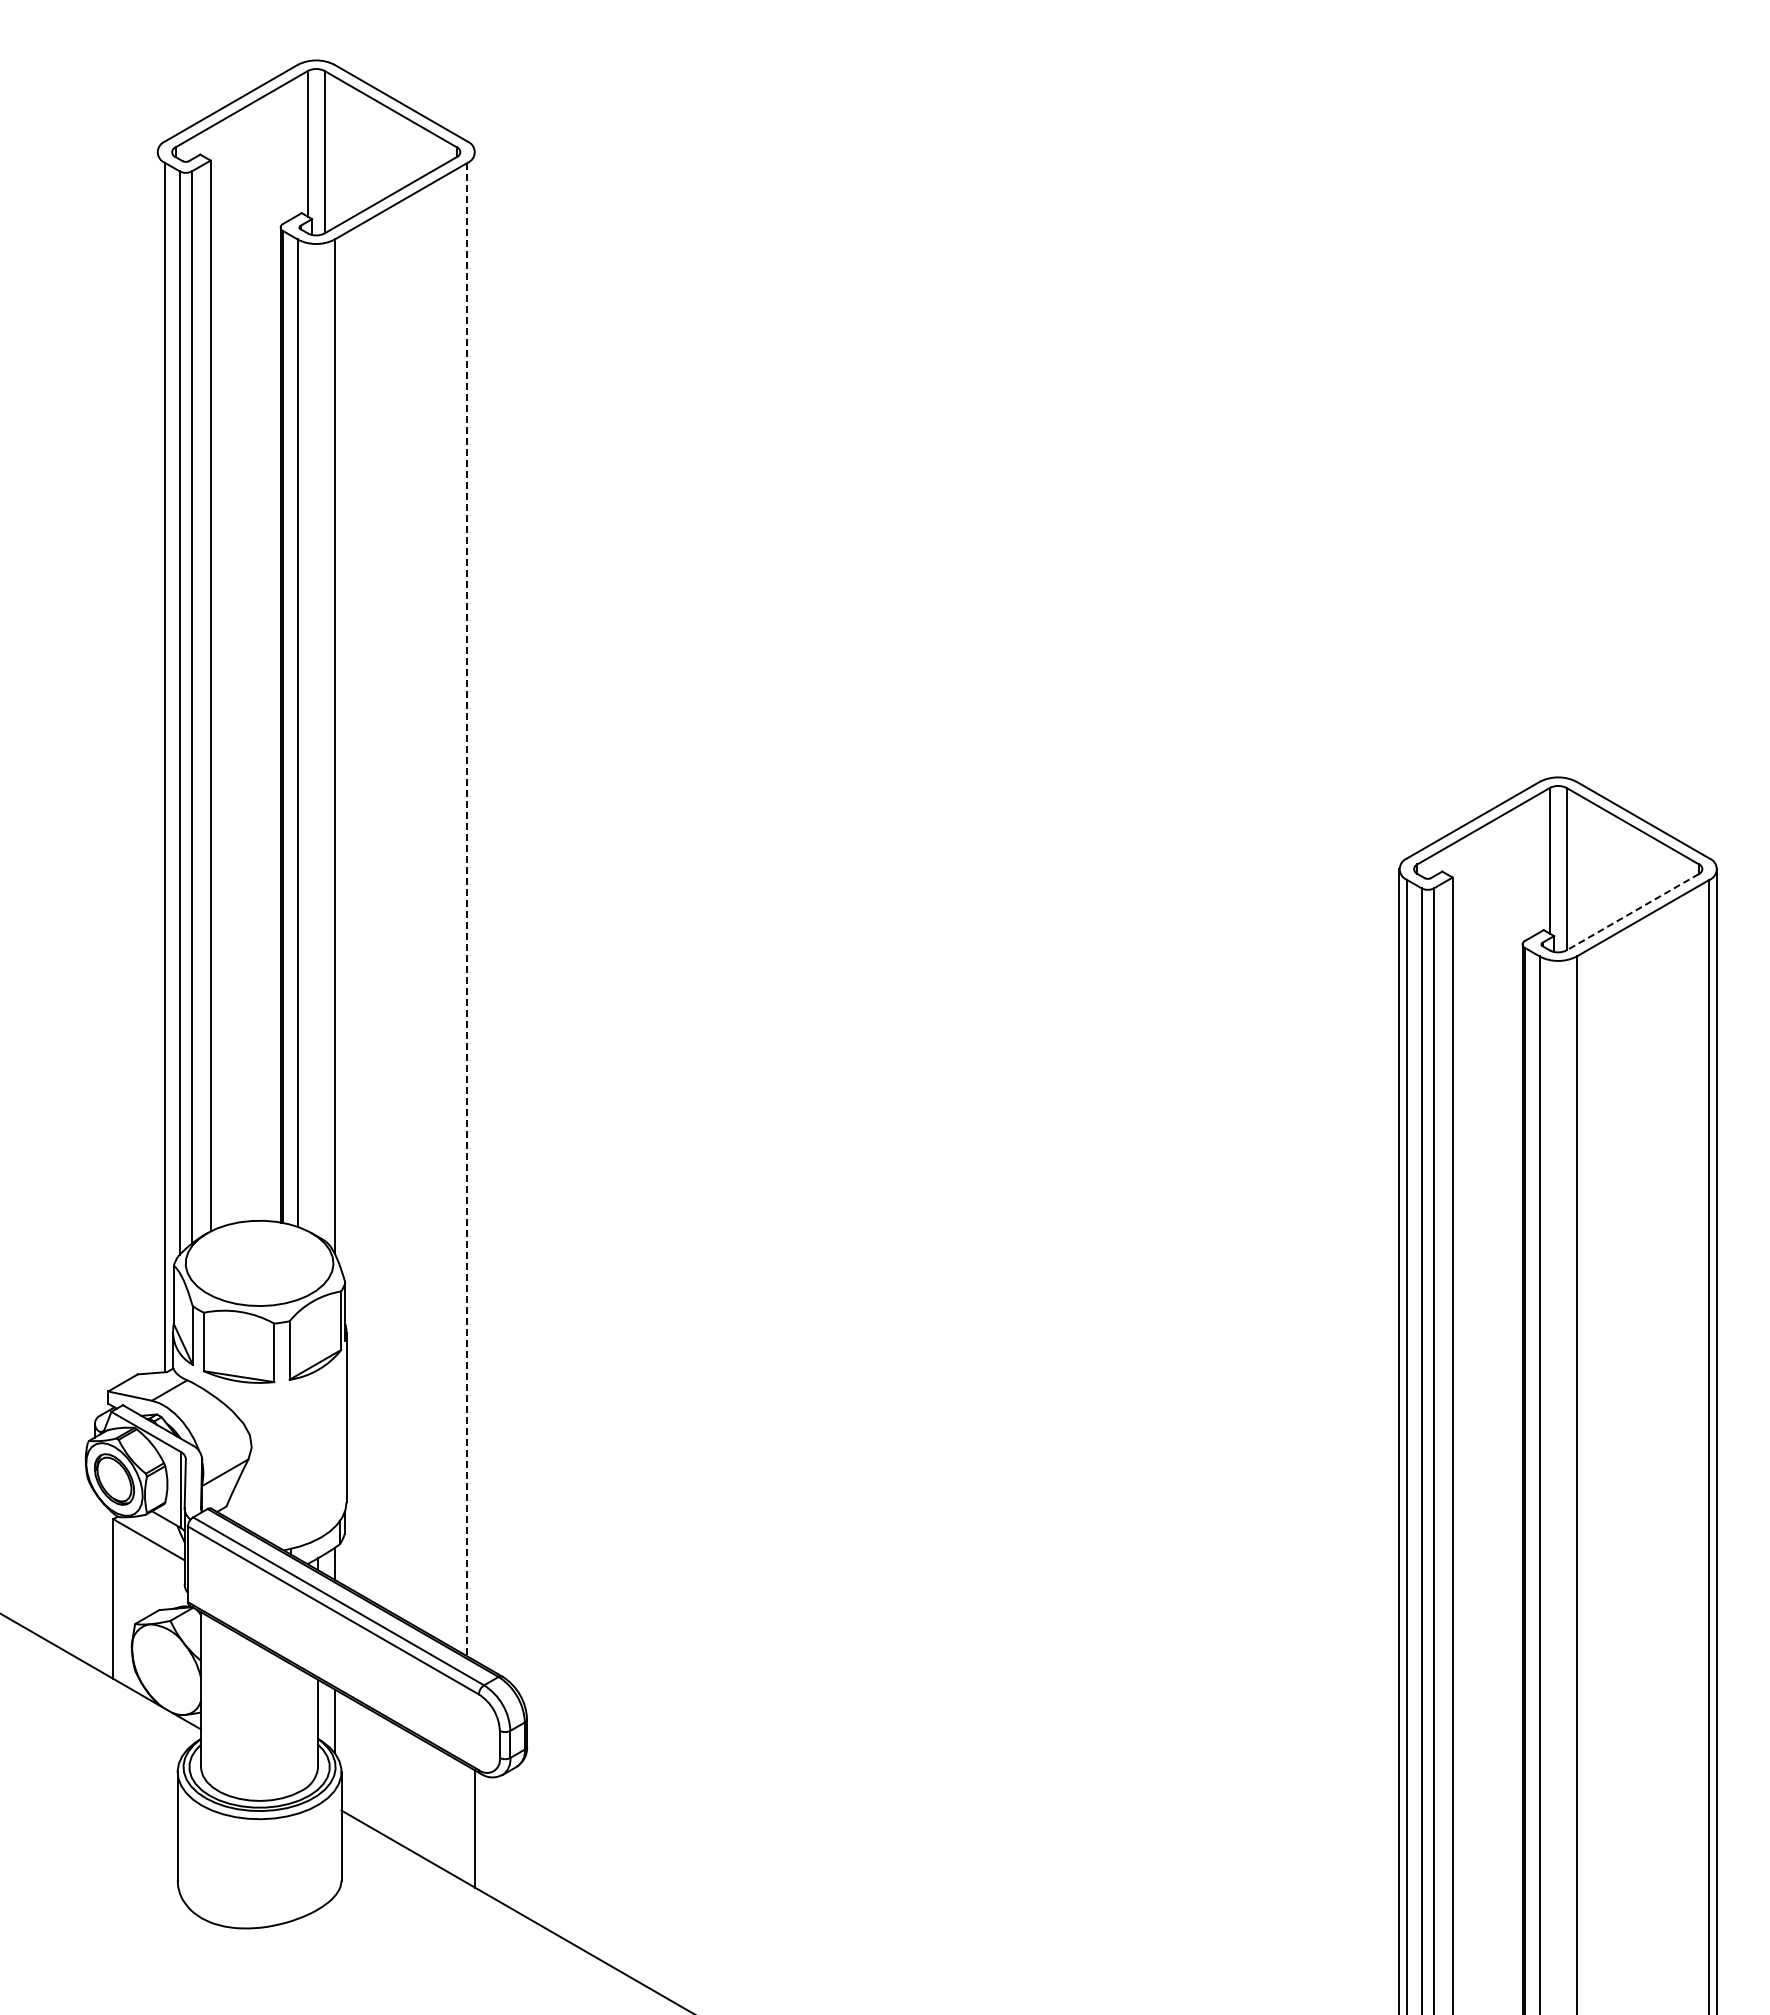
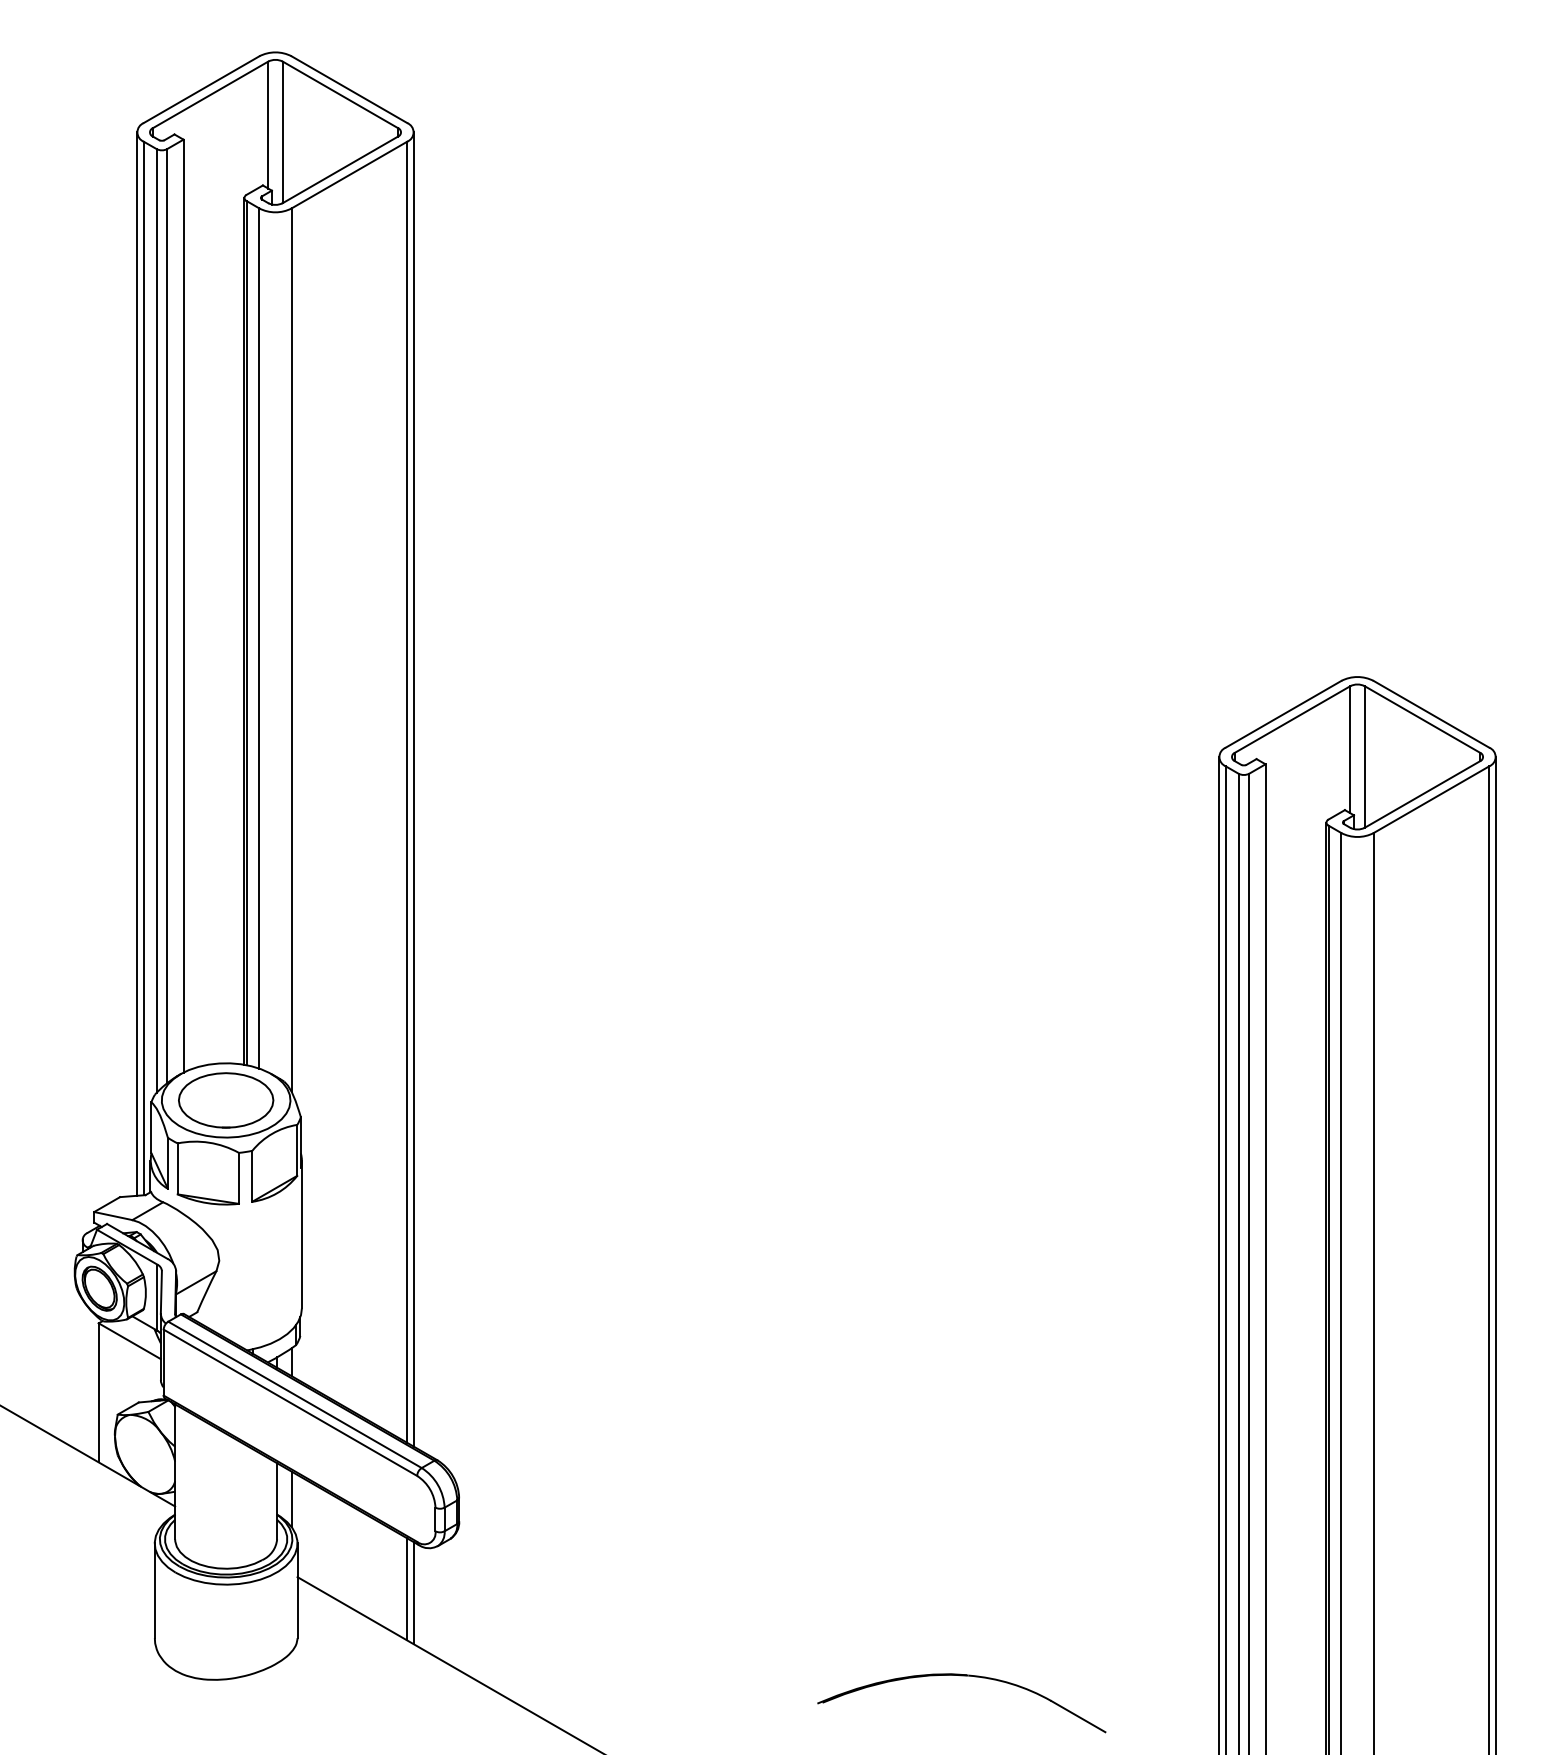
line: (157, 762) -> (137, 664), added
line: (475, 906) -> (414, 789), added
line: (467, 909) -> (407, 792), dashed -> solid
line: (1632, 912) -> (1422, 794), dashed -> solid
part: (259, 1263) -> (226, 1100), added
line: (467, 1824) -> (407, 1589), added
part: (1103, 1924) -> (961, 1676), added

